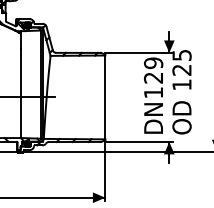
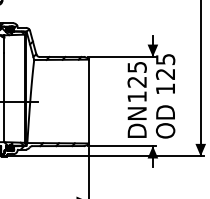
text: (153, 63) -> (137, 67), 129 -> 125

